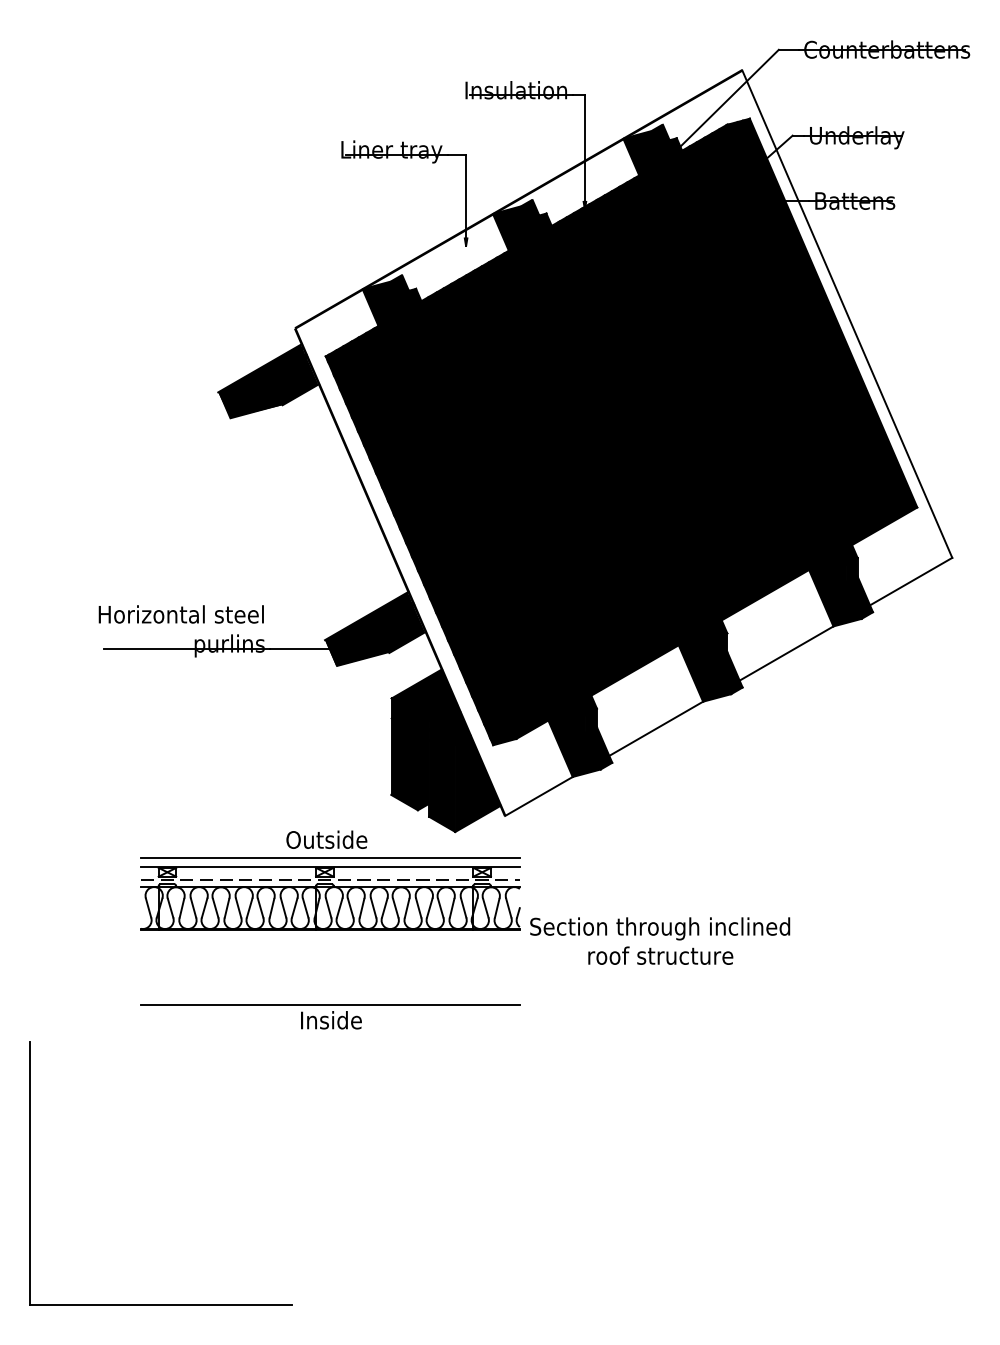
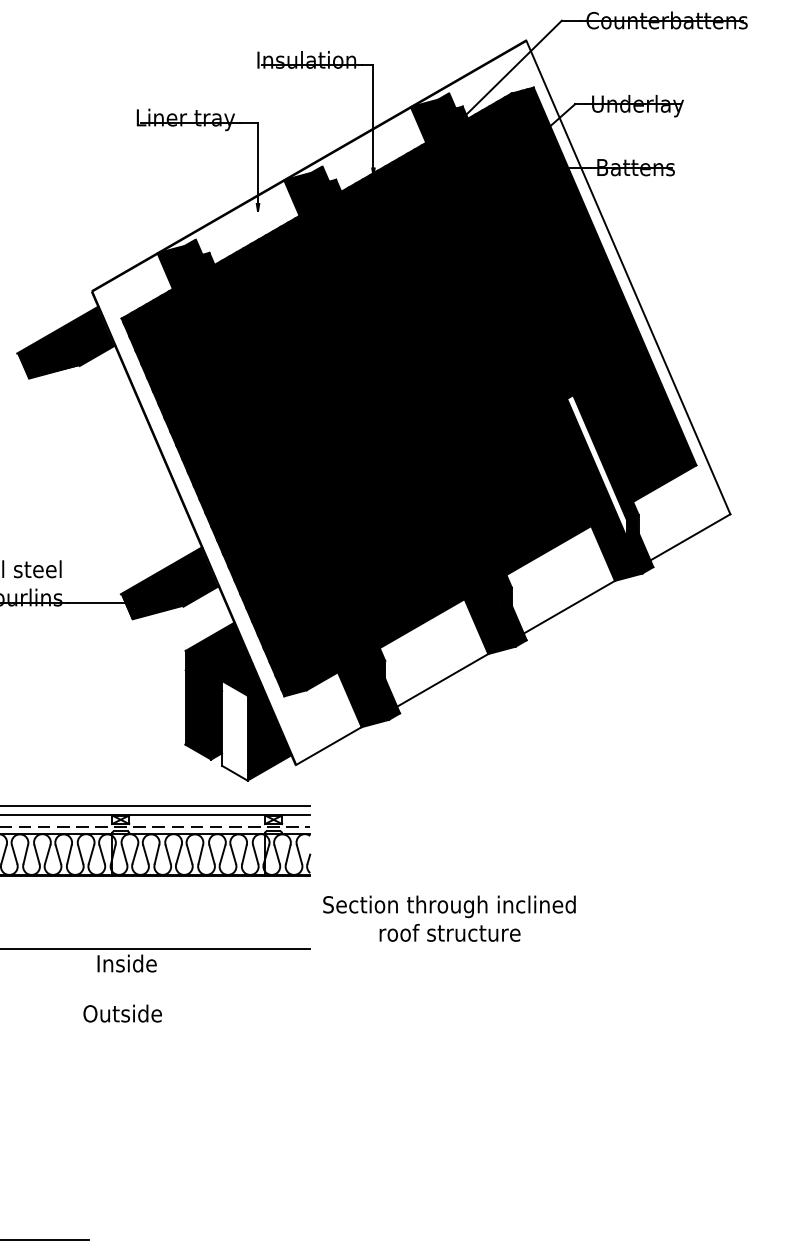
fill: (815, 509) -> (597, 467), removed
fill: (442, 780) -> (235, 730), removed
text: (326, 839) -> (122, 1013), moved
text: (660, 940) -> (449, 918), moved

